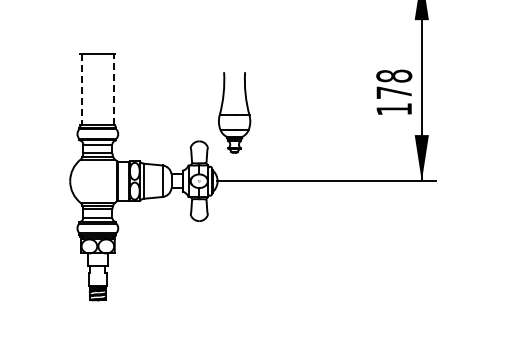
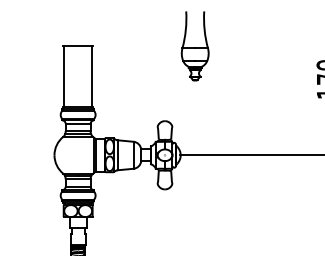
line: (81, 89) -> (64, 76), dashed -> solid
line: (114, 89) -> (92, 76), dashed -> solid
part: (234, 112) -> (195, 45), moved

